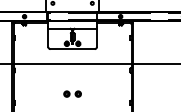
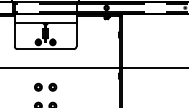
part: (72, 78) -> (45, 86), added

